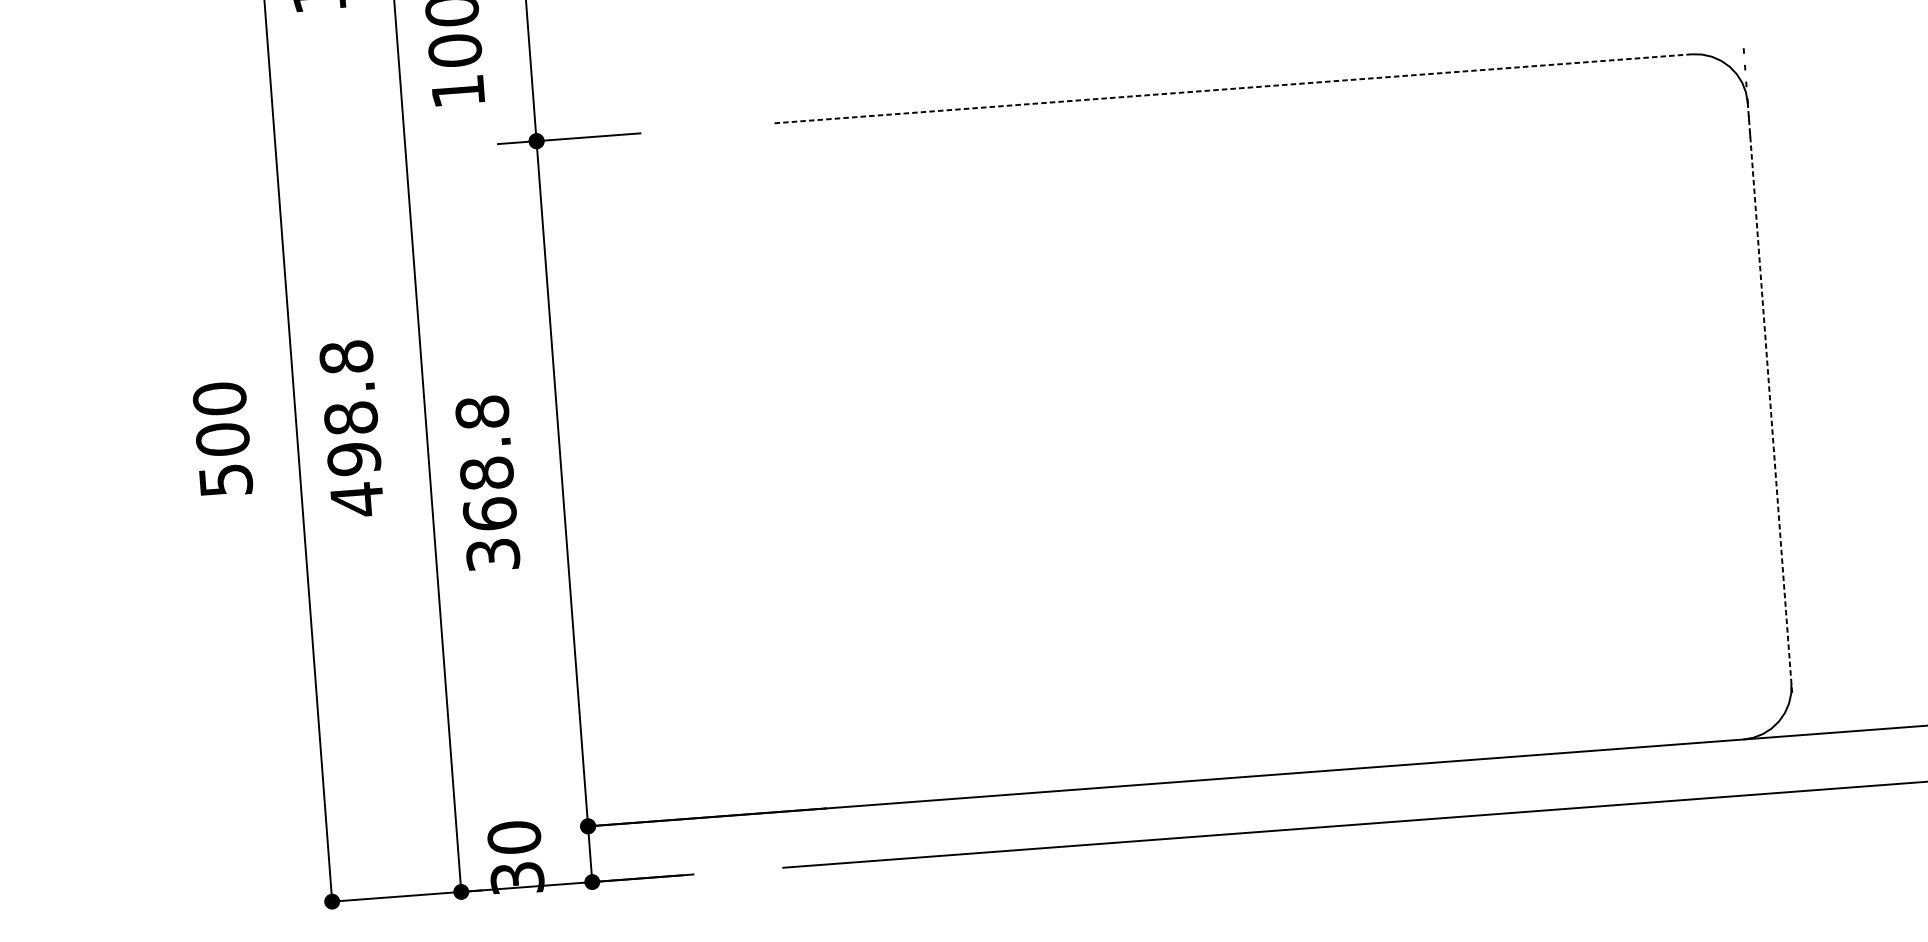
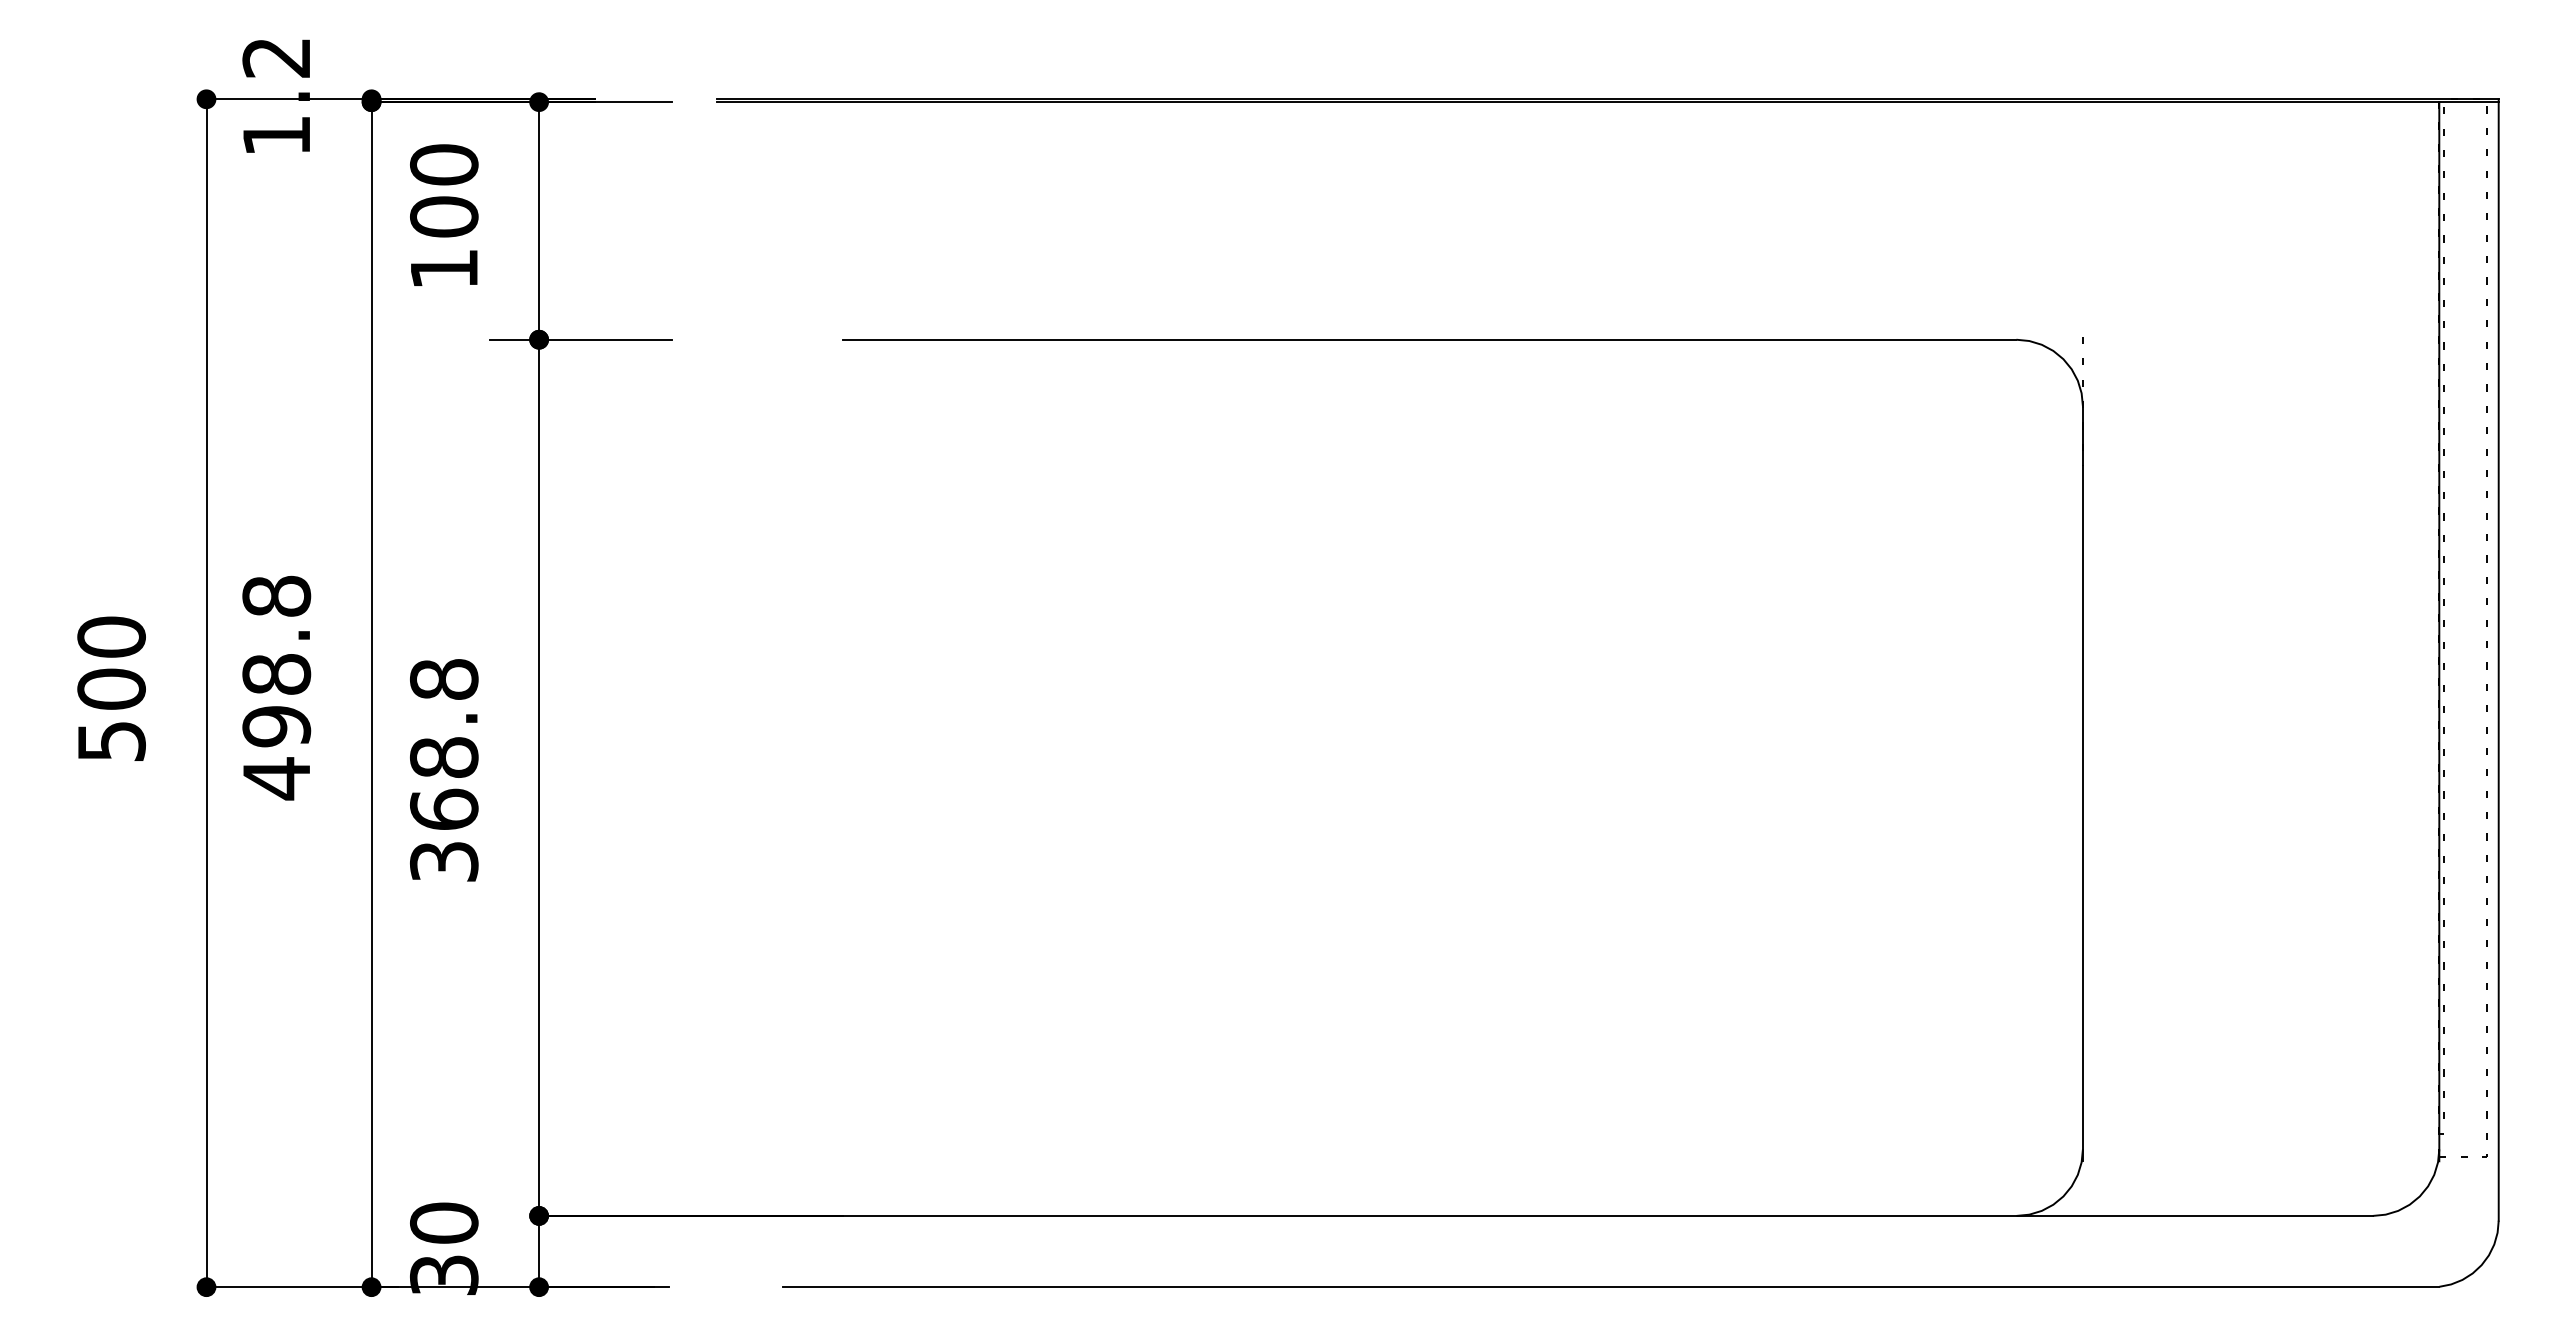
line: (1232, 88) -> (1429, 339), dashed -> solid
line: (1769, 397) -> (2082, 783), dashed -> solid

